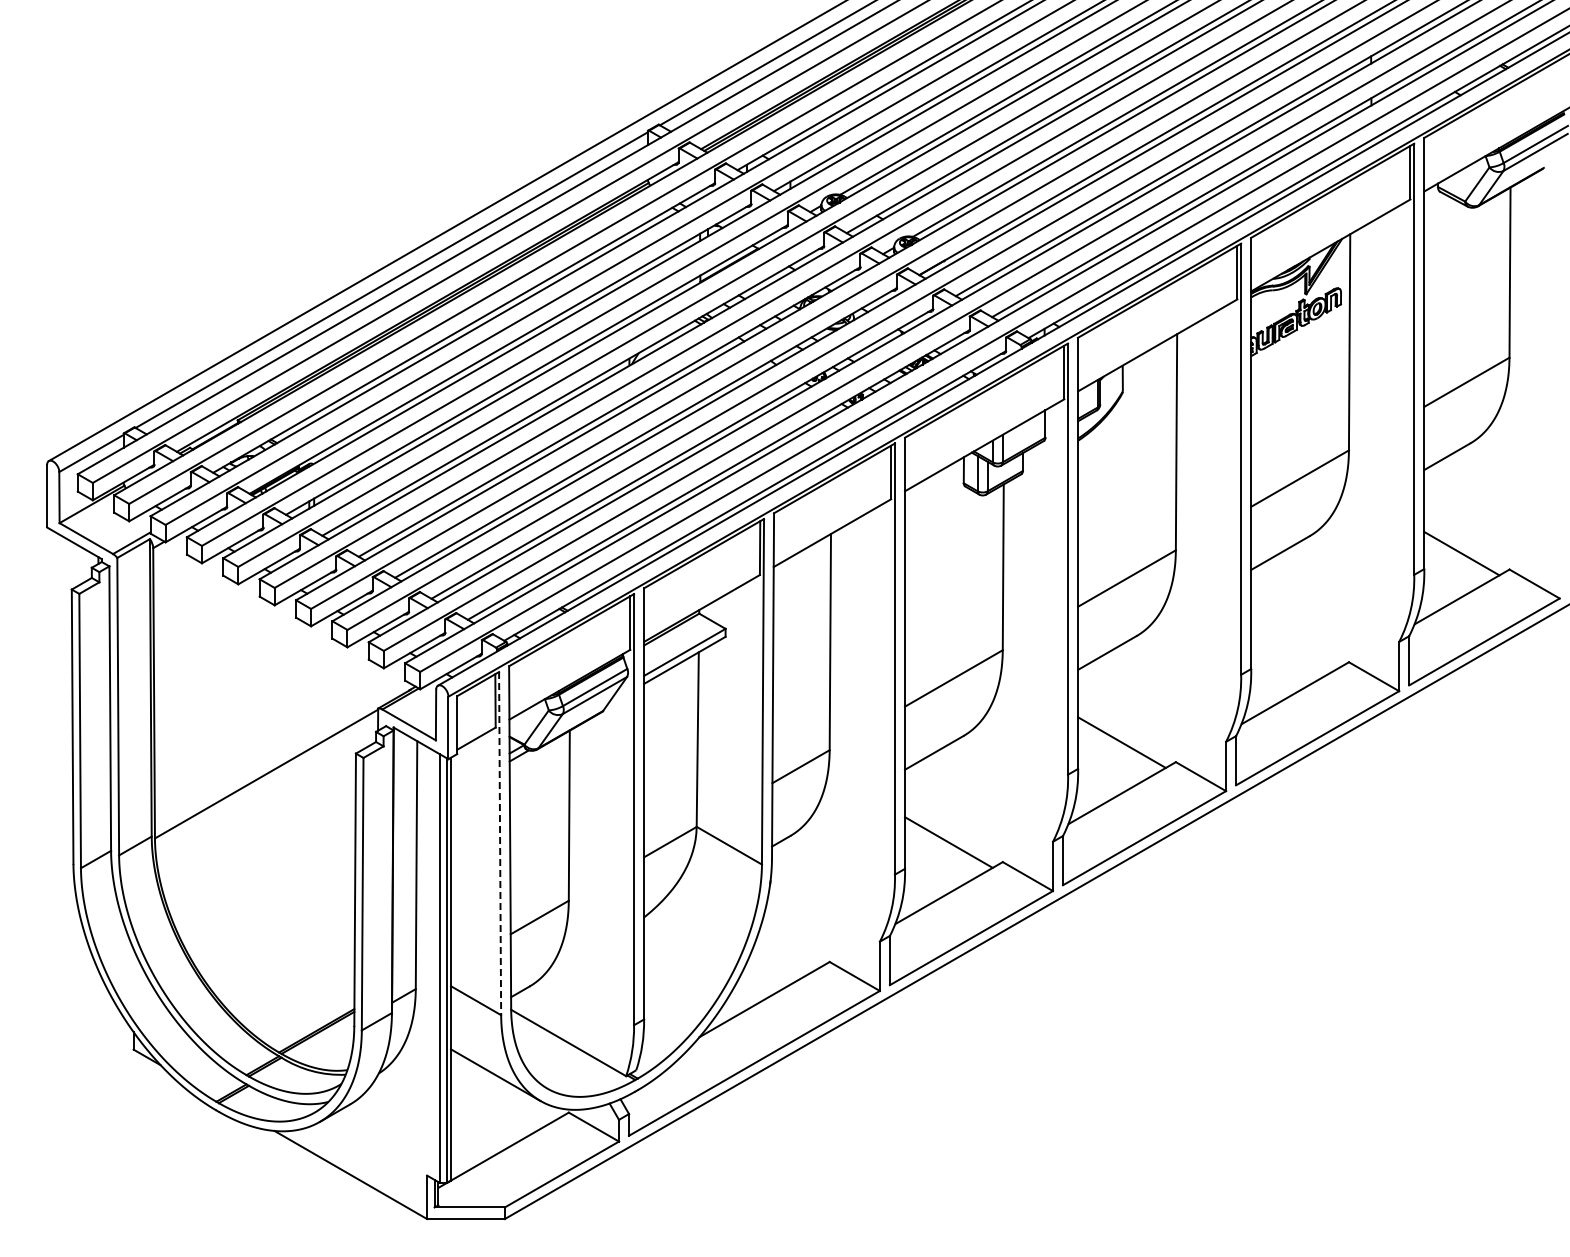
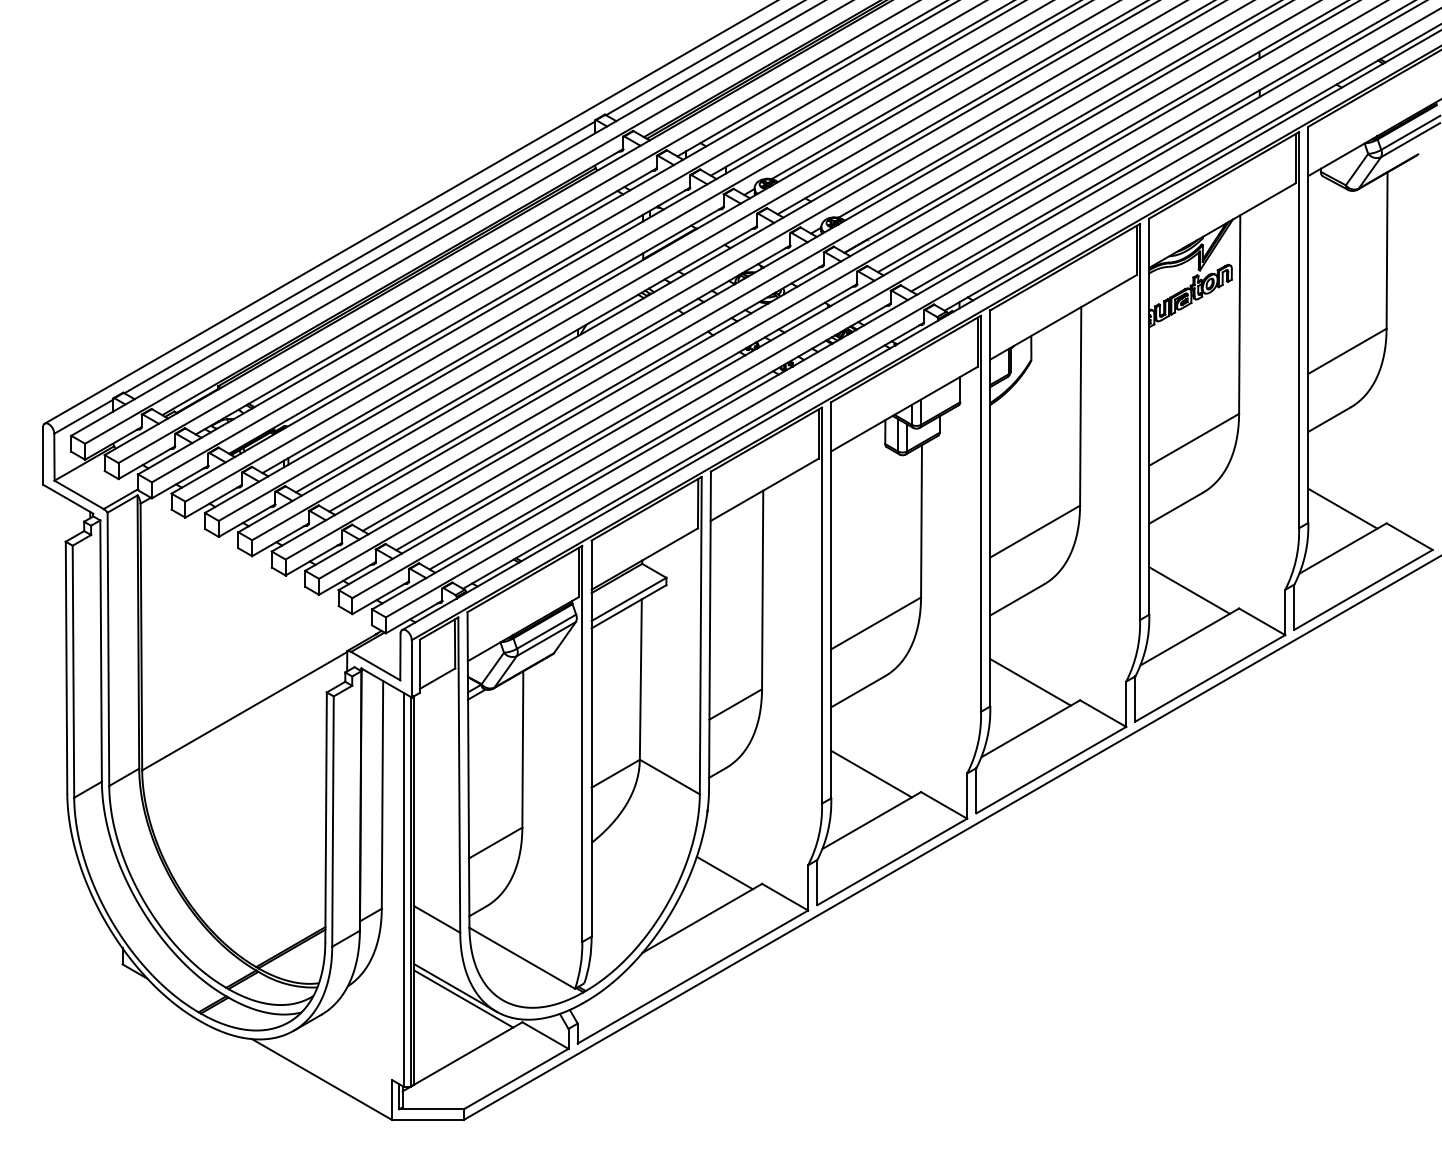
line: (1294, 642) -> (1189, 590), added
line: (500, 843) -> (459, 775), dashed -> solid
line: (788, 949) -> (724, 872), added
line: (504, 1087) -> (463, 999), added

